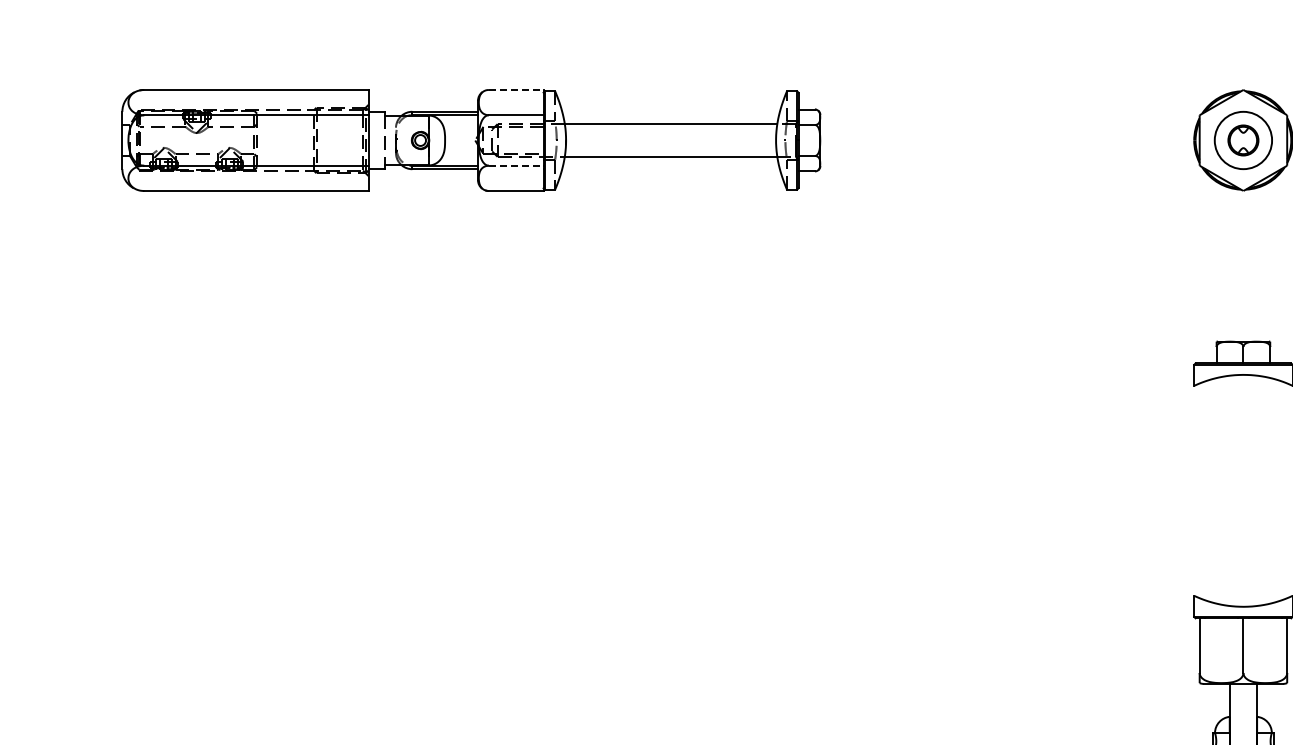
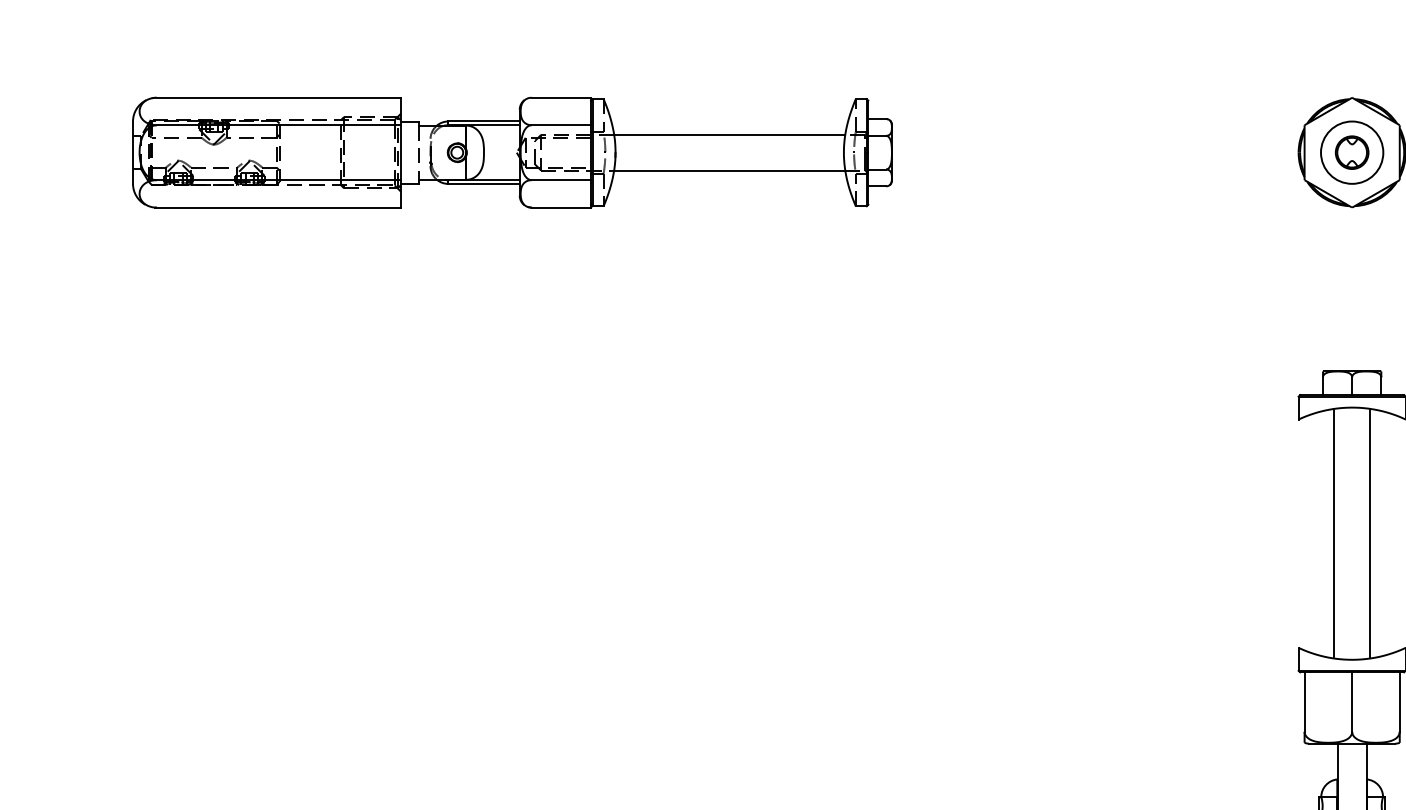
line: (516, 89) -> (561, 97), dashed -> solid
line: (516, 165) -> (561, 179), dashed -> solid
line: (1227, 490) -> (1334, 533), added
line: (1259, 490) -> (1369, 533), added

